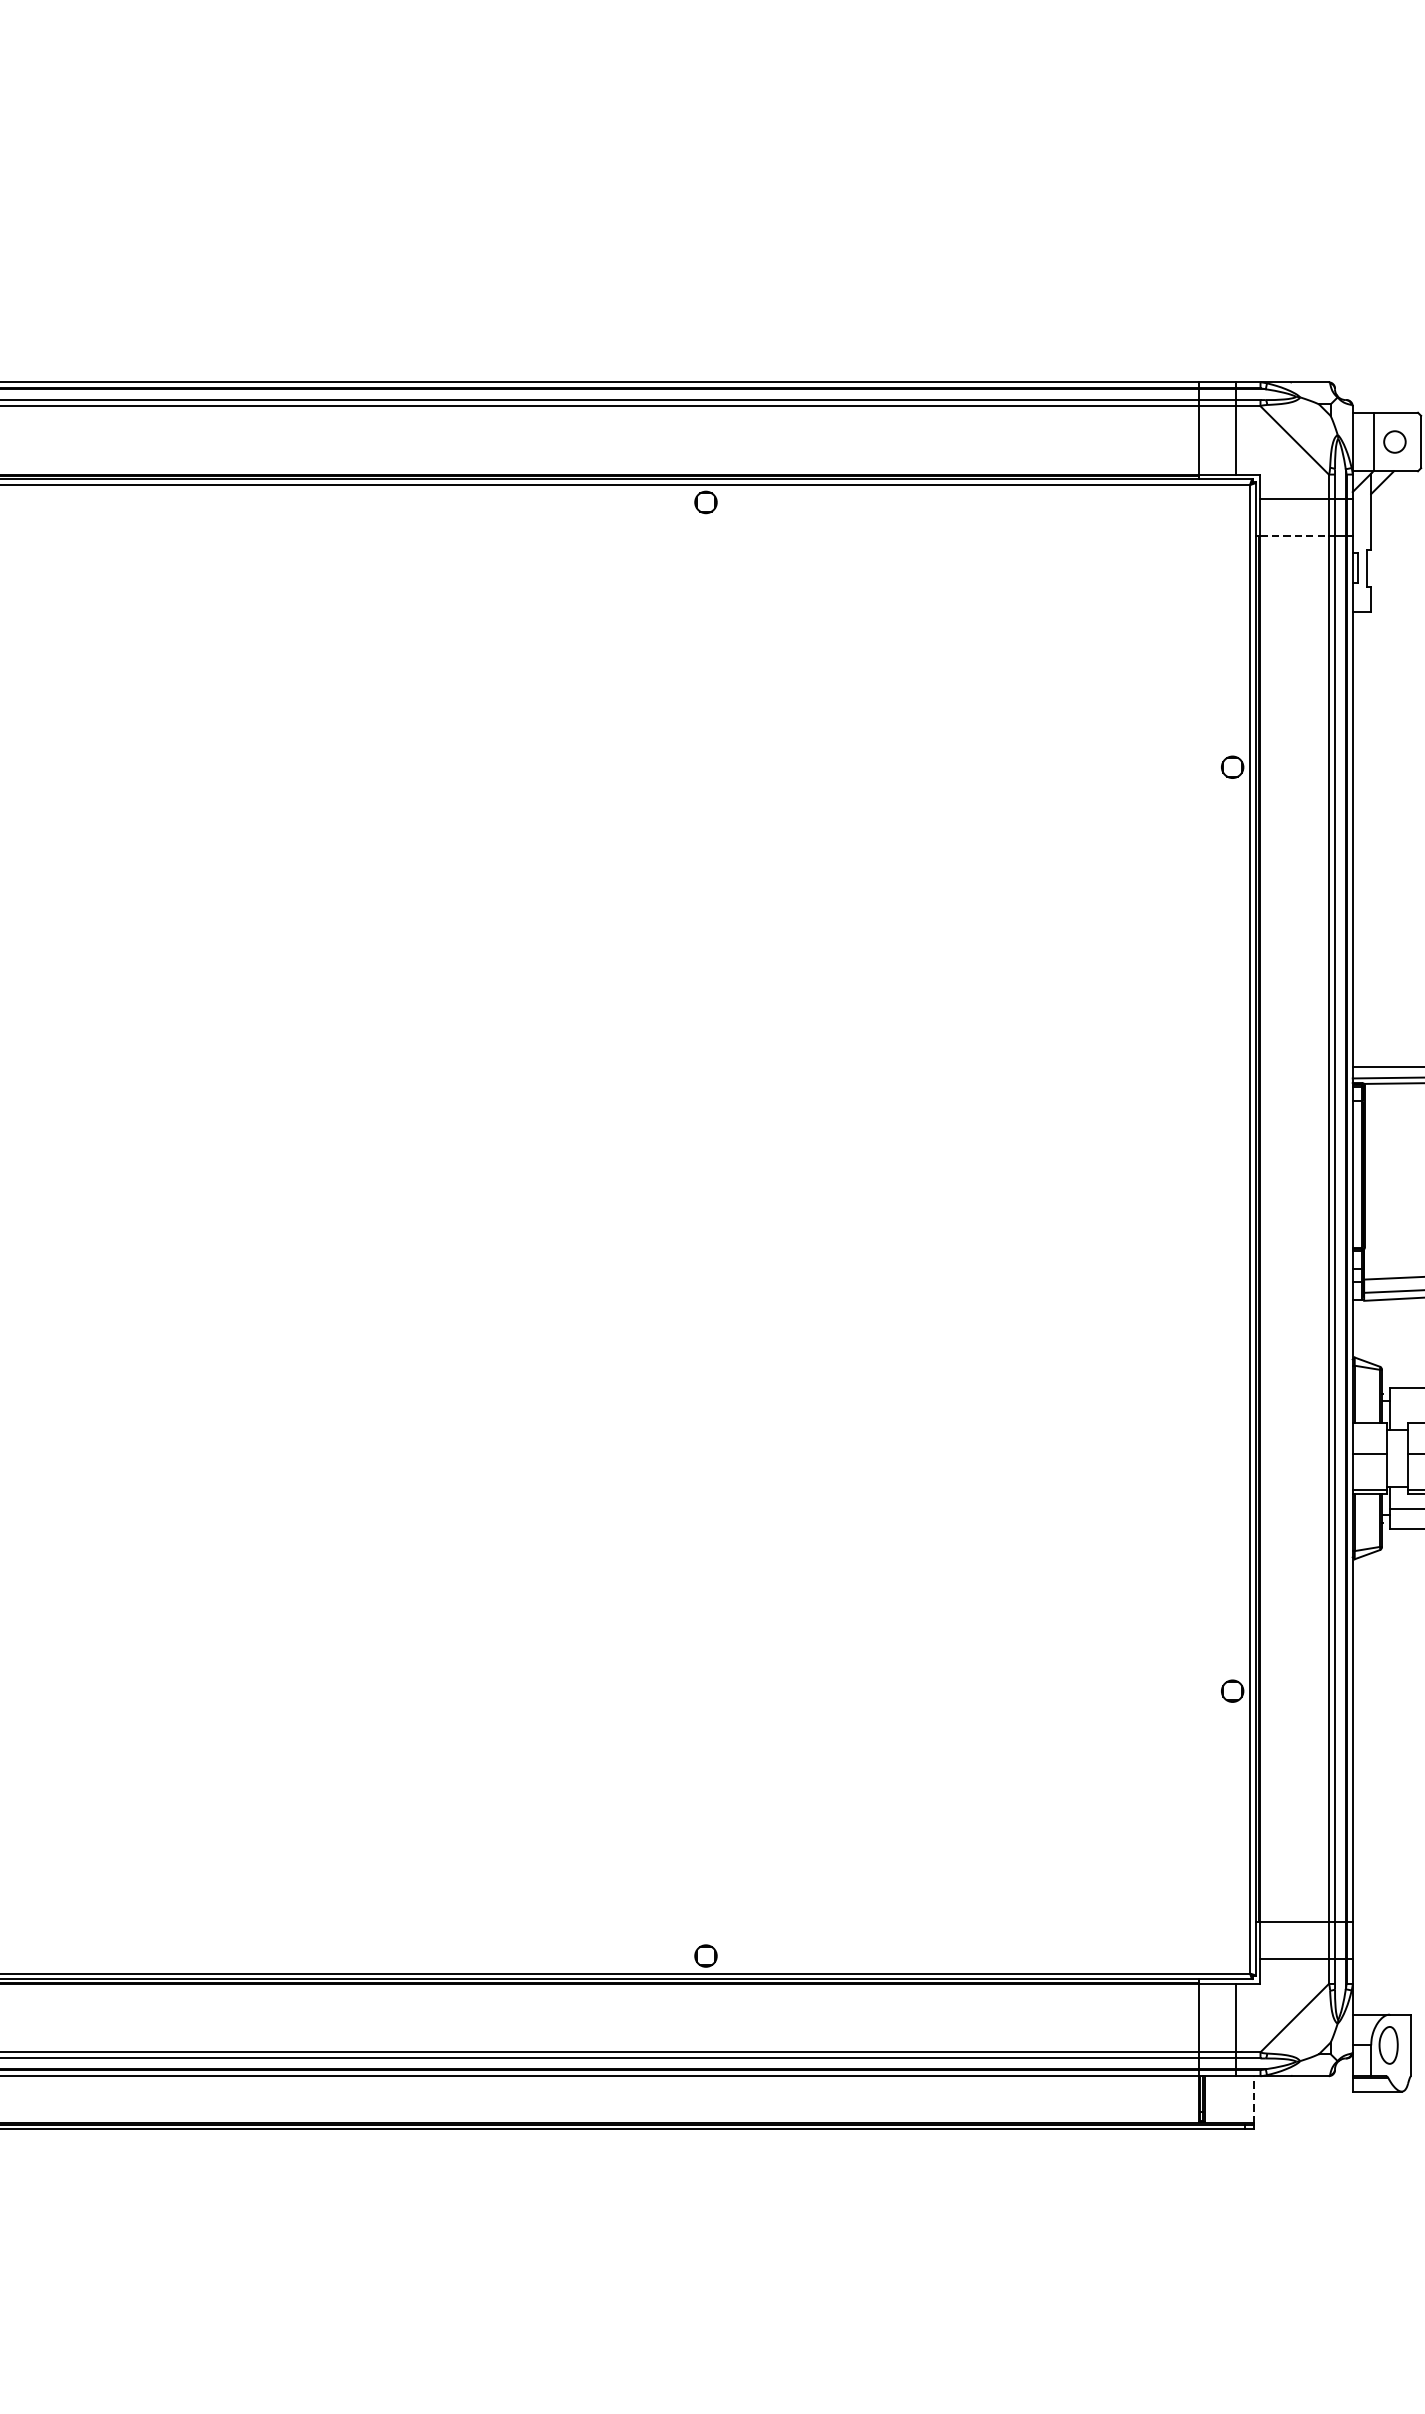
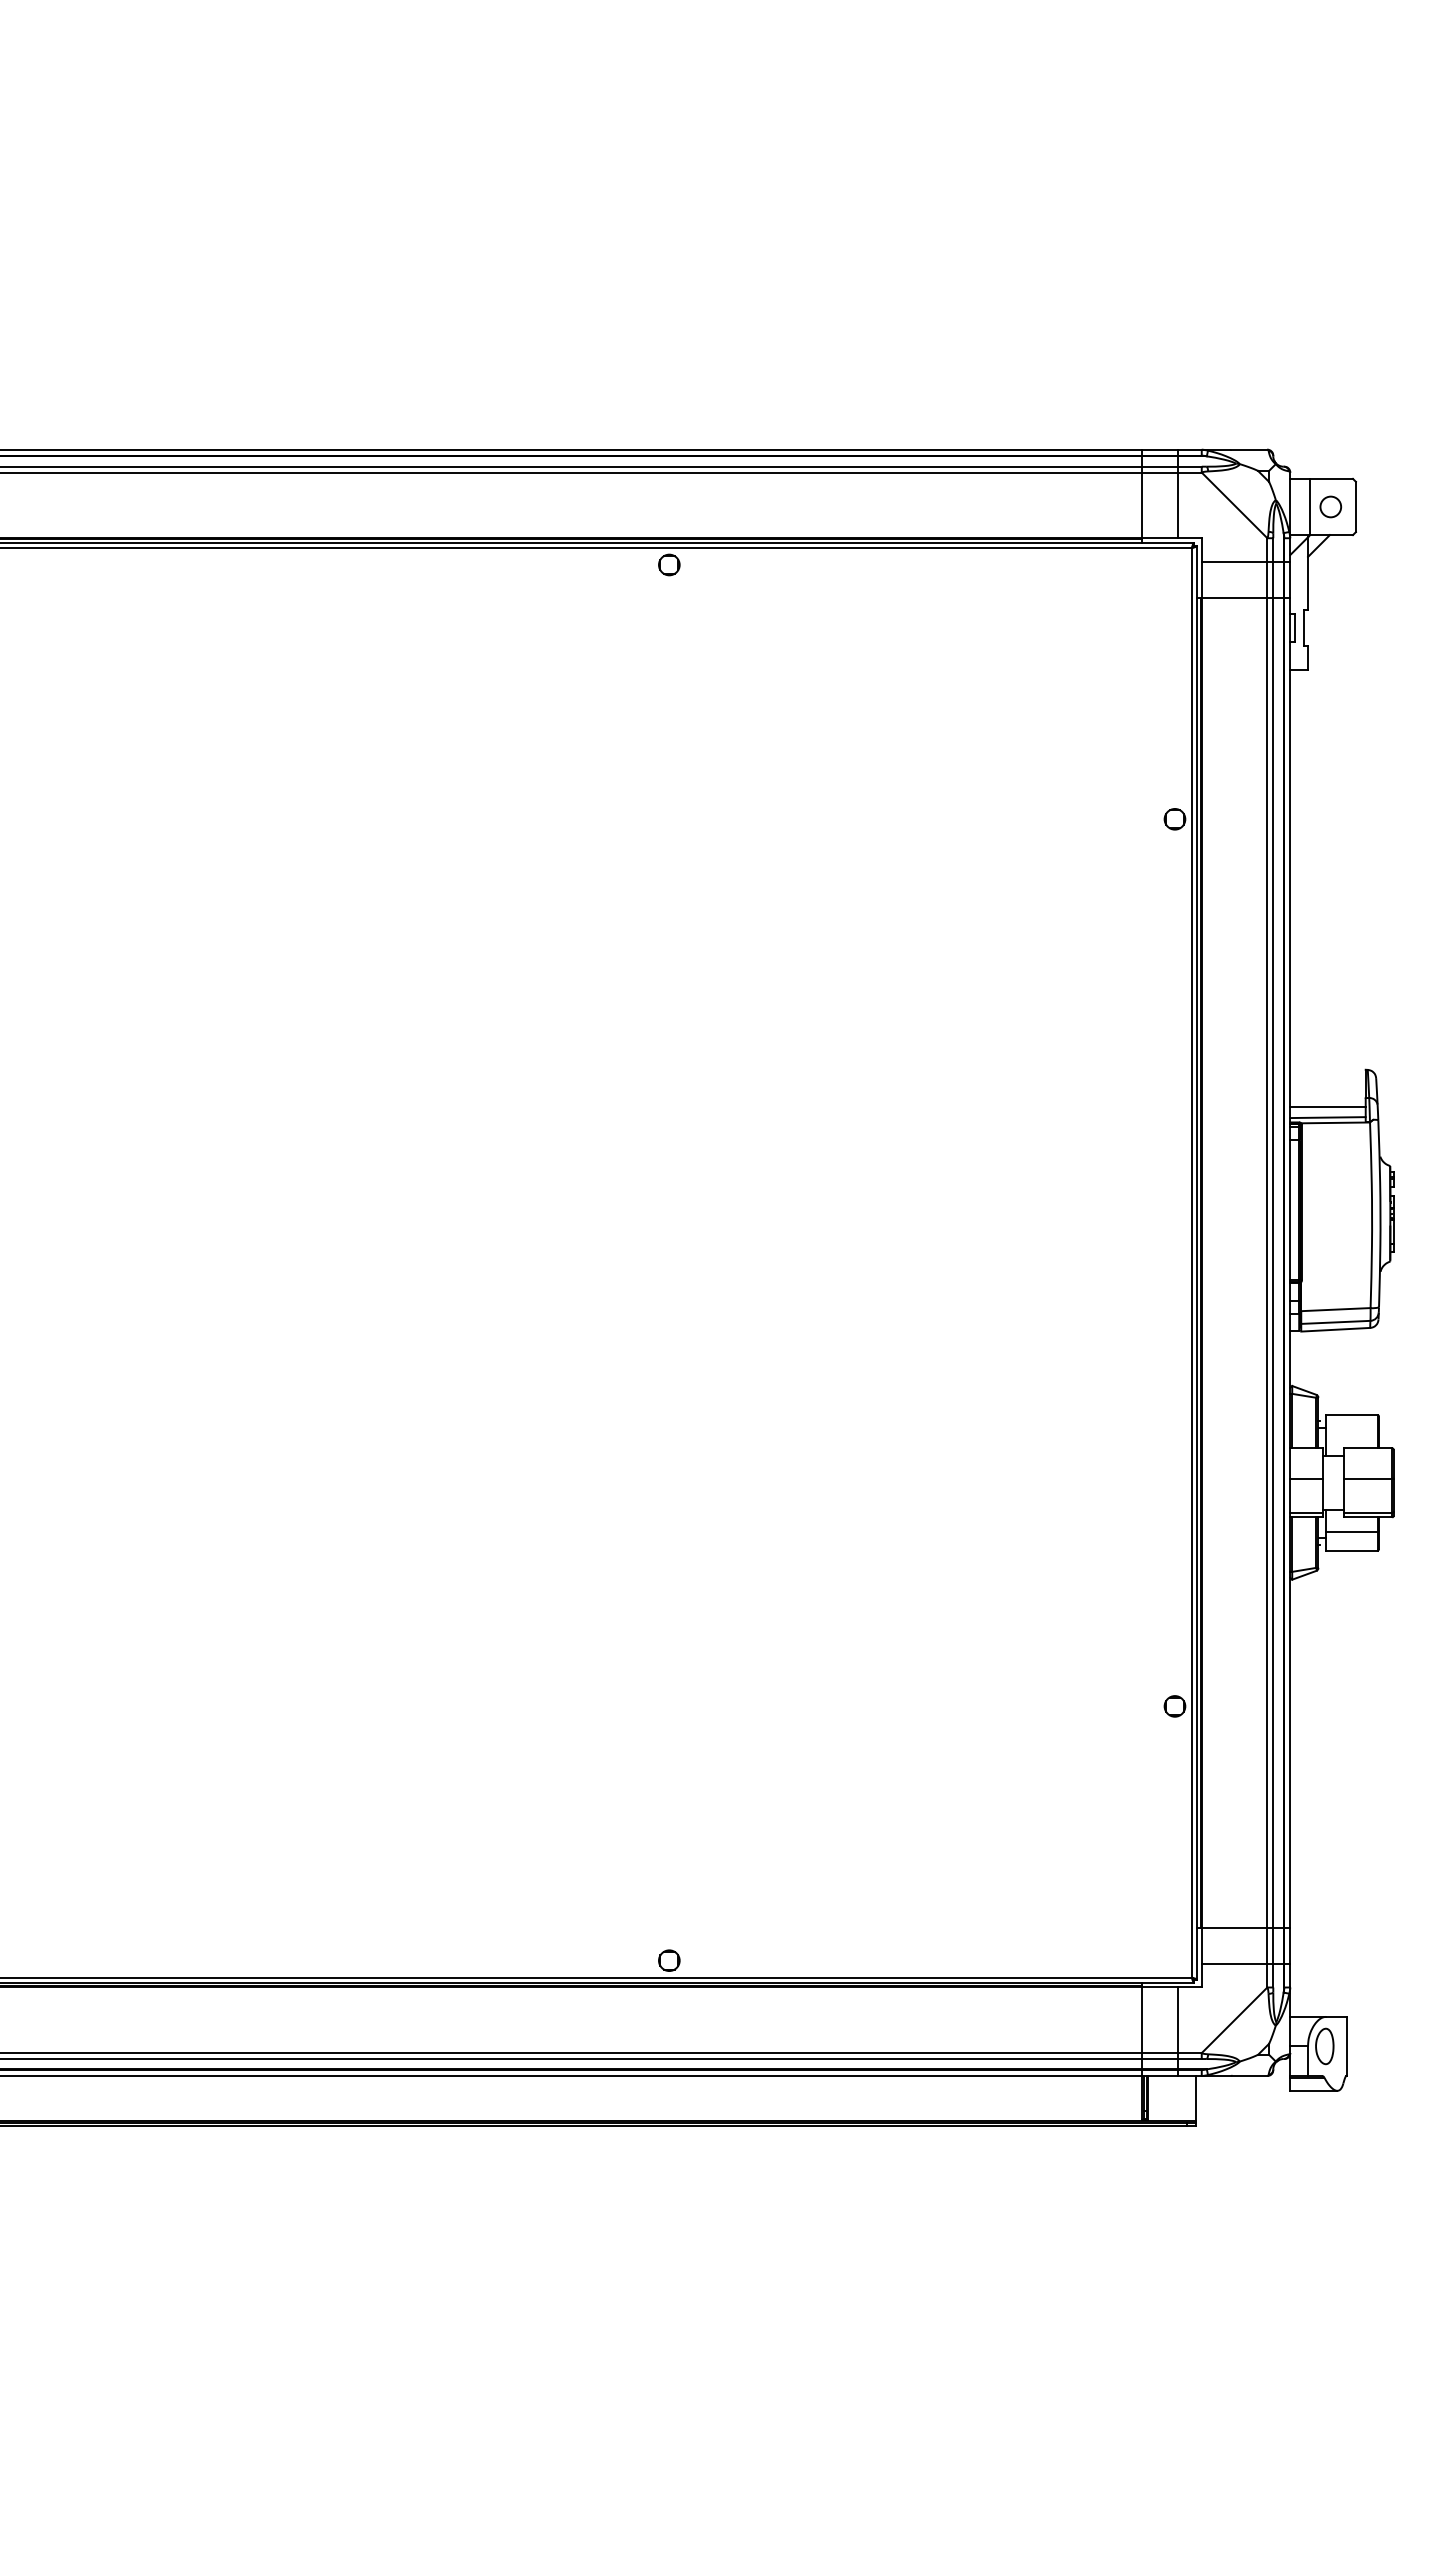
line: (1294, 536) -> (1234, 597), dashed -> solid
line: (1253, 2099) -> (1195, 2098), dashed -> solid

